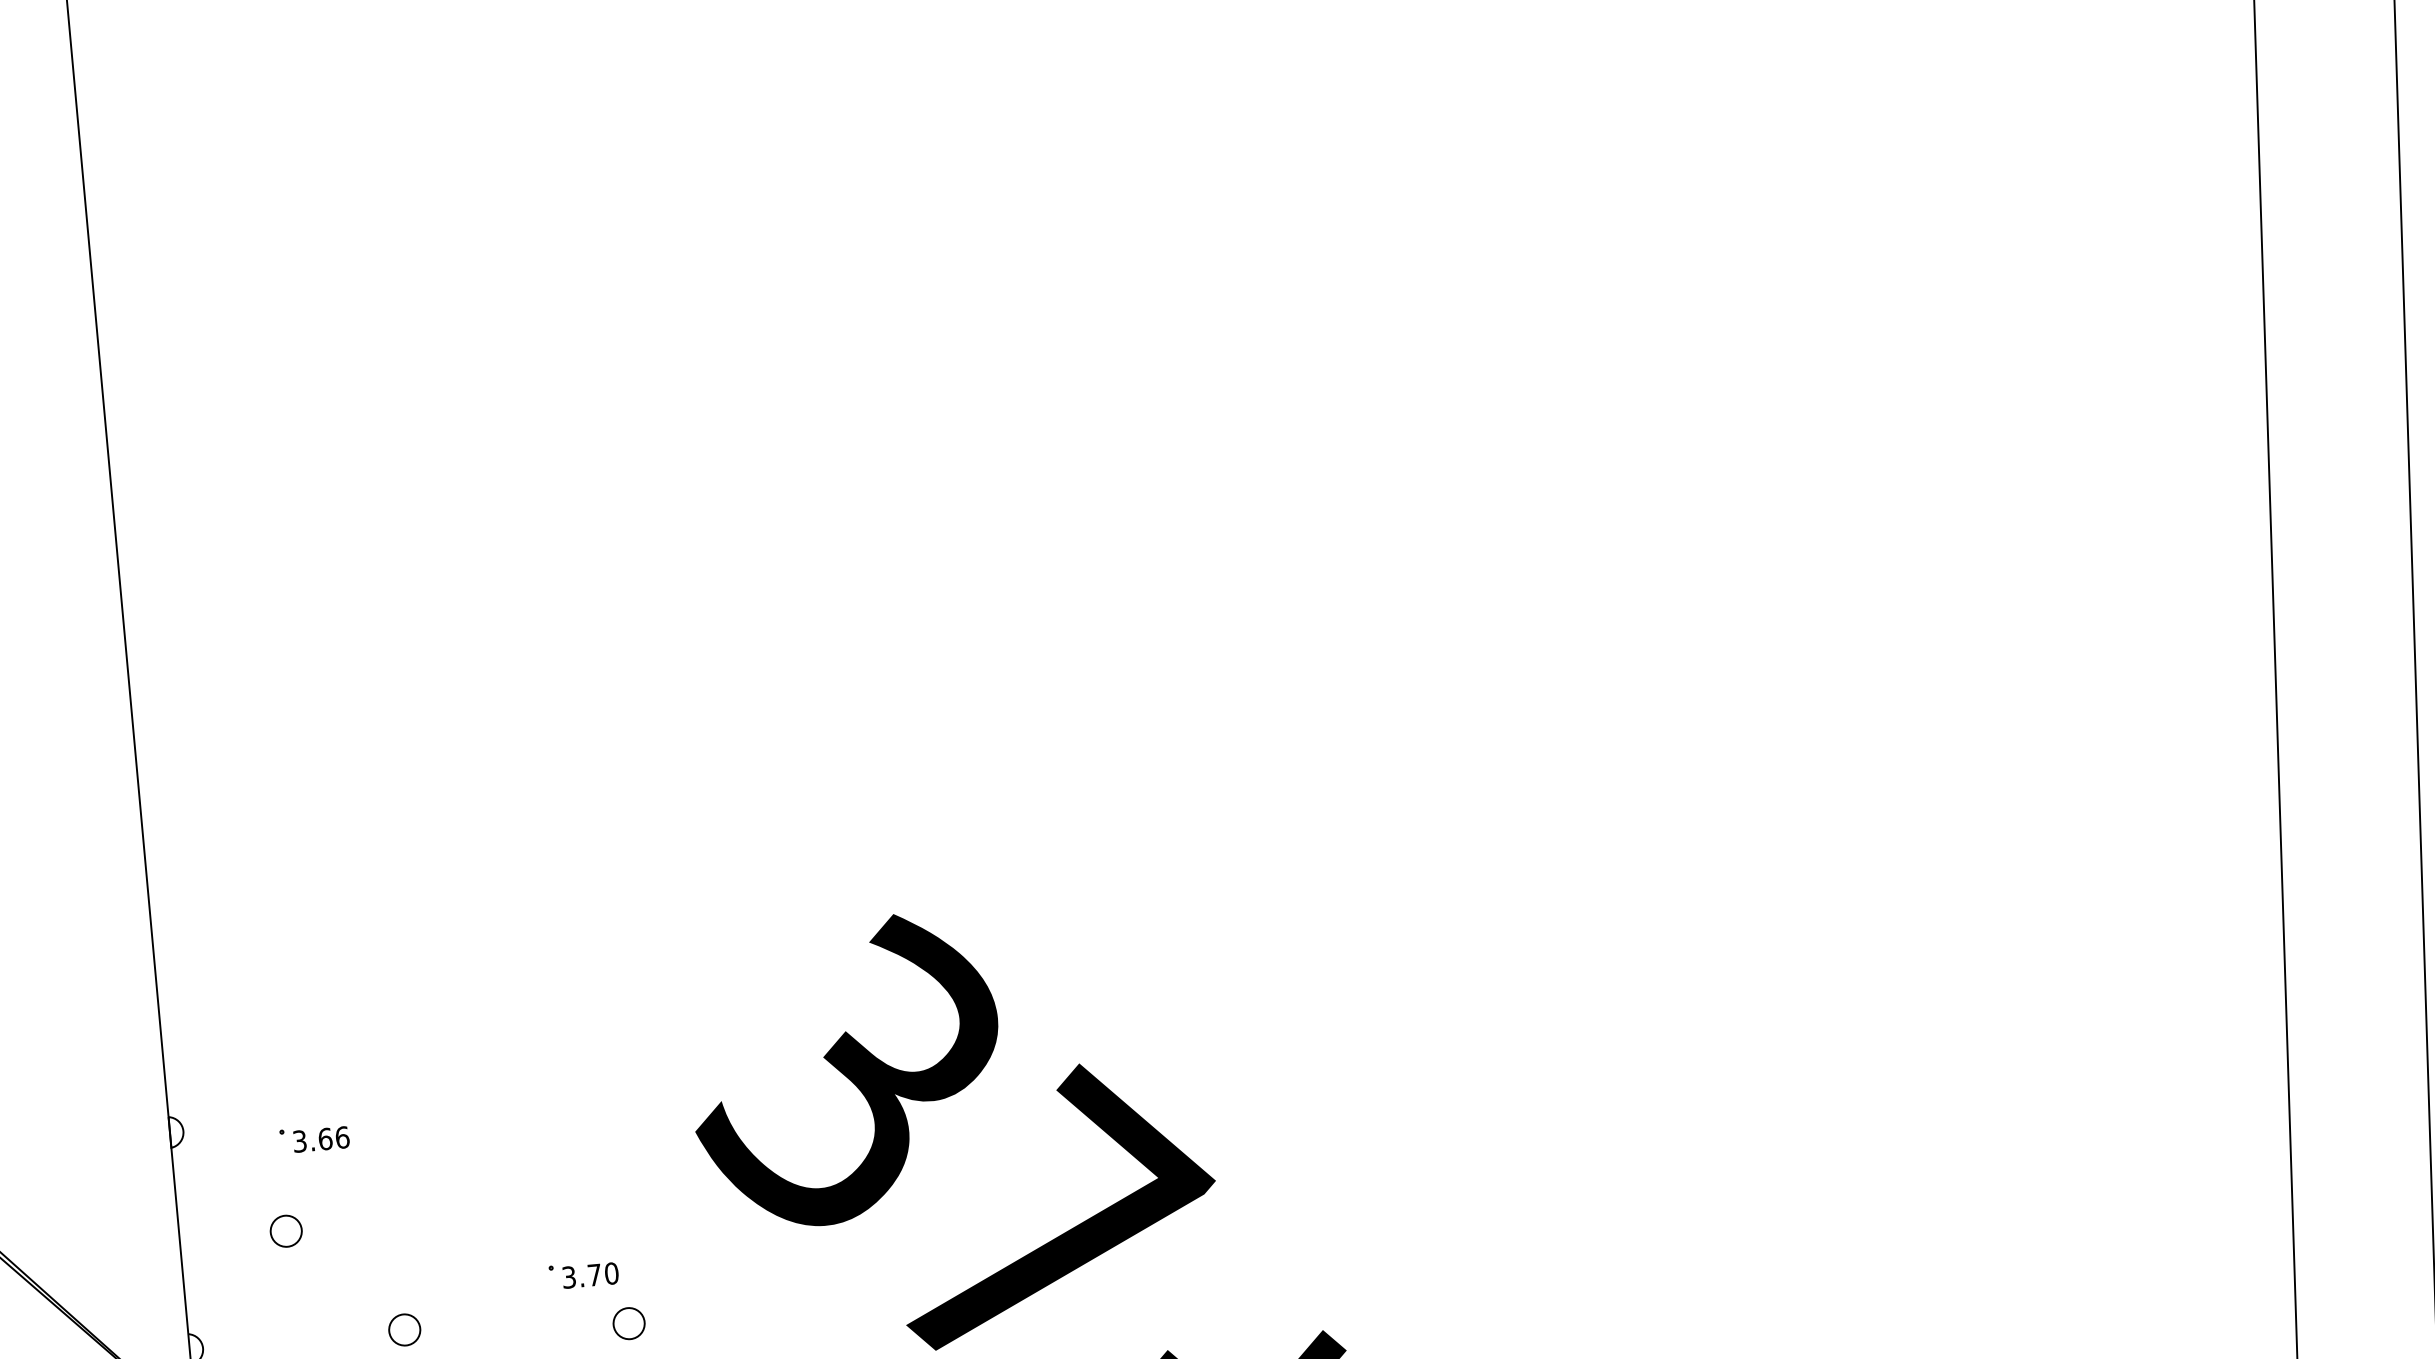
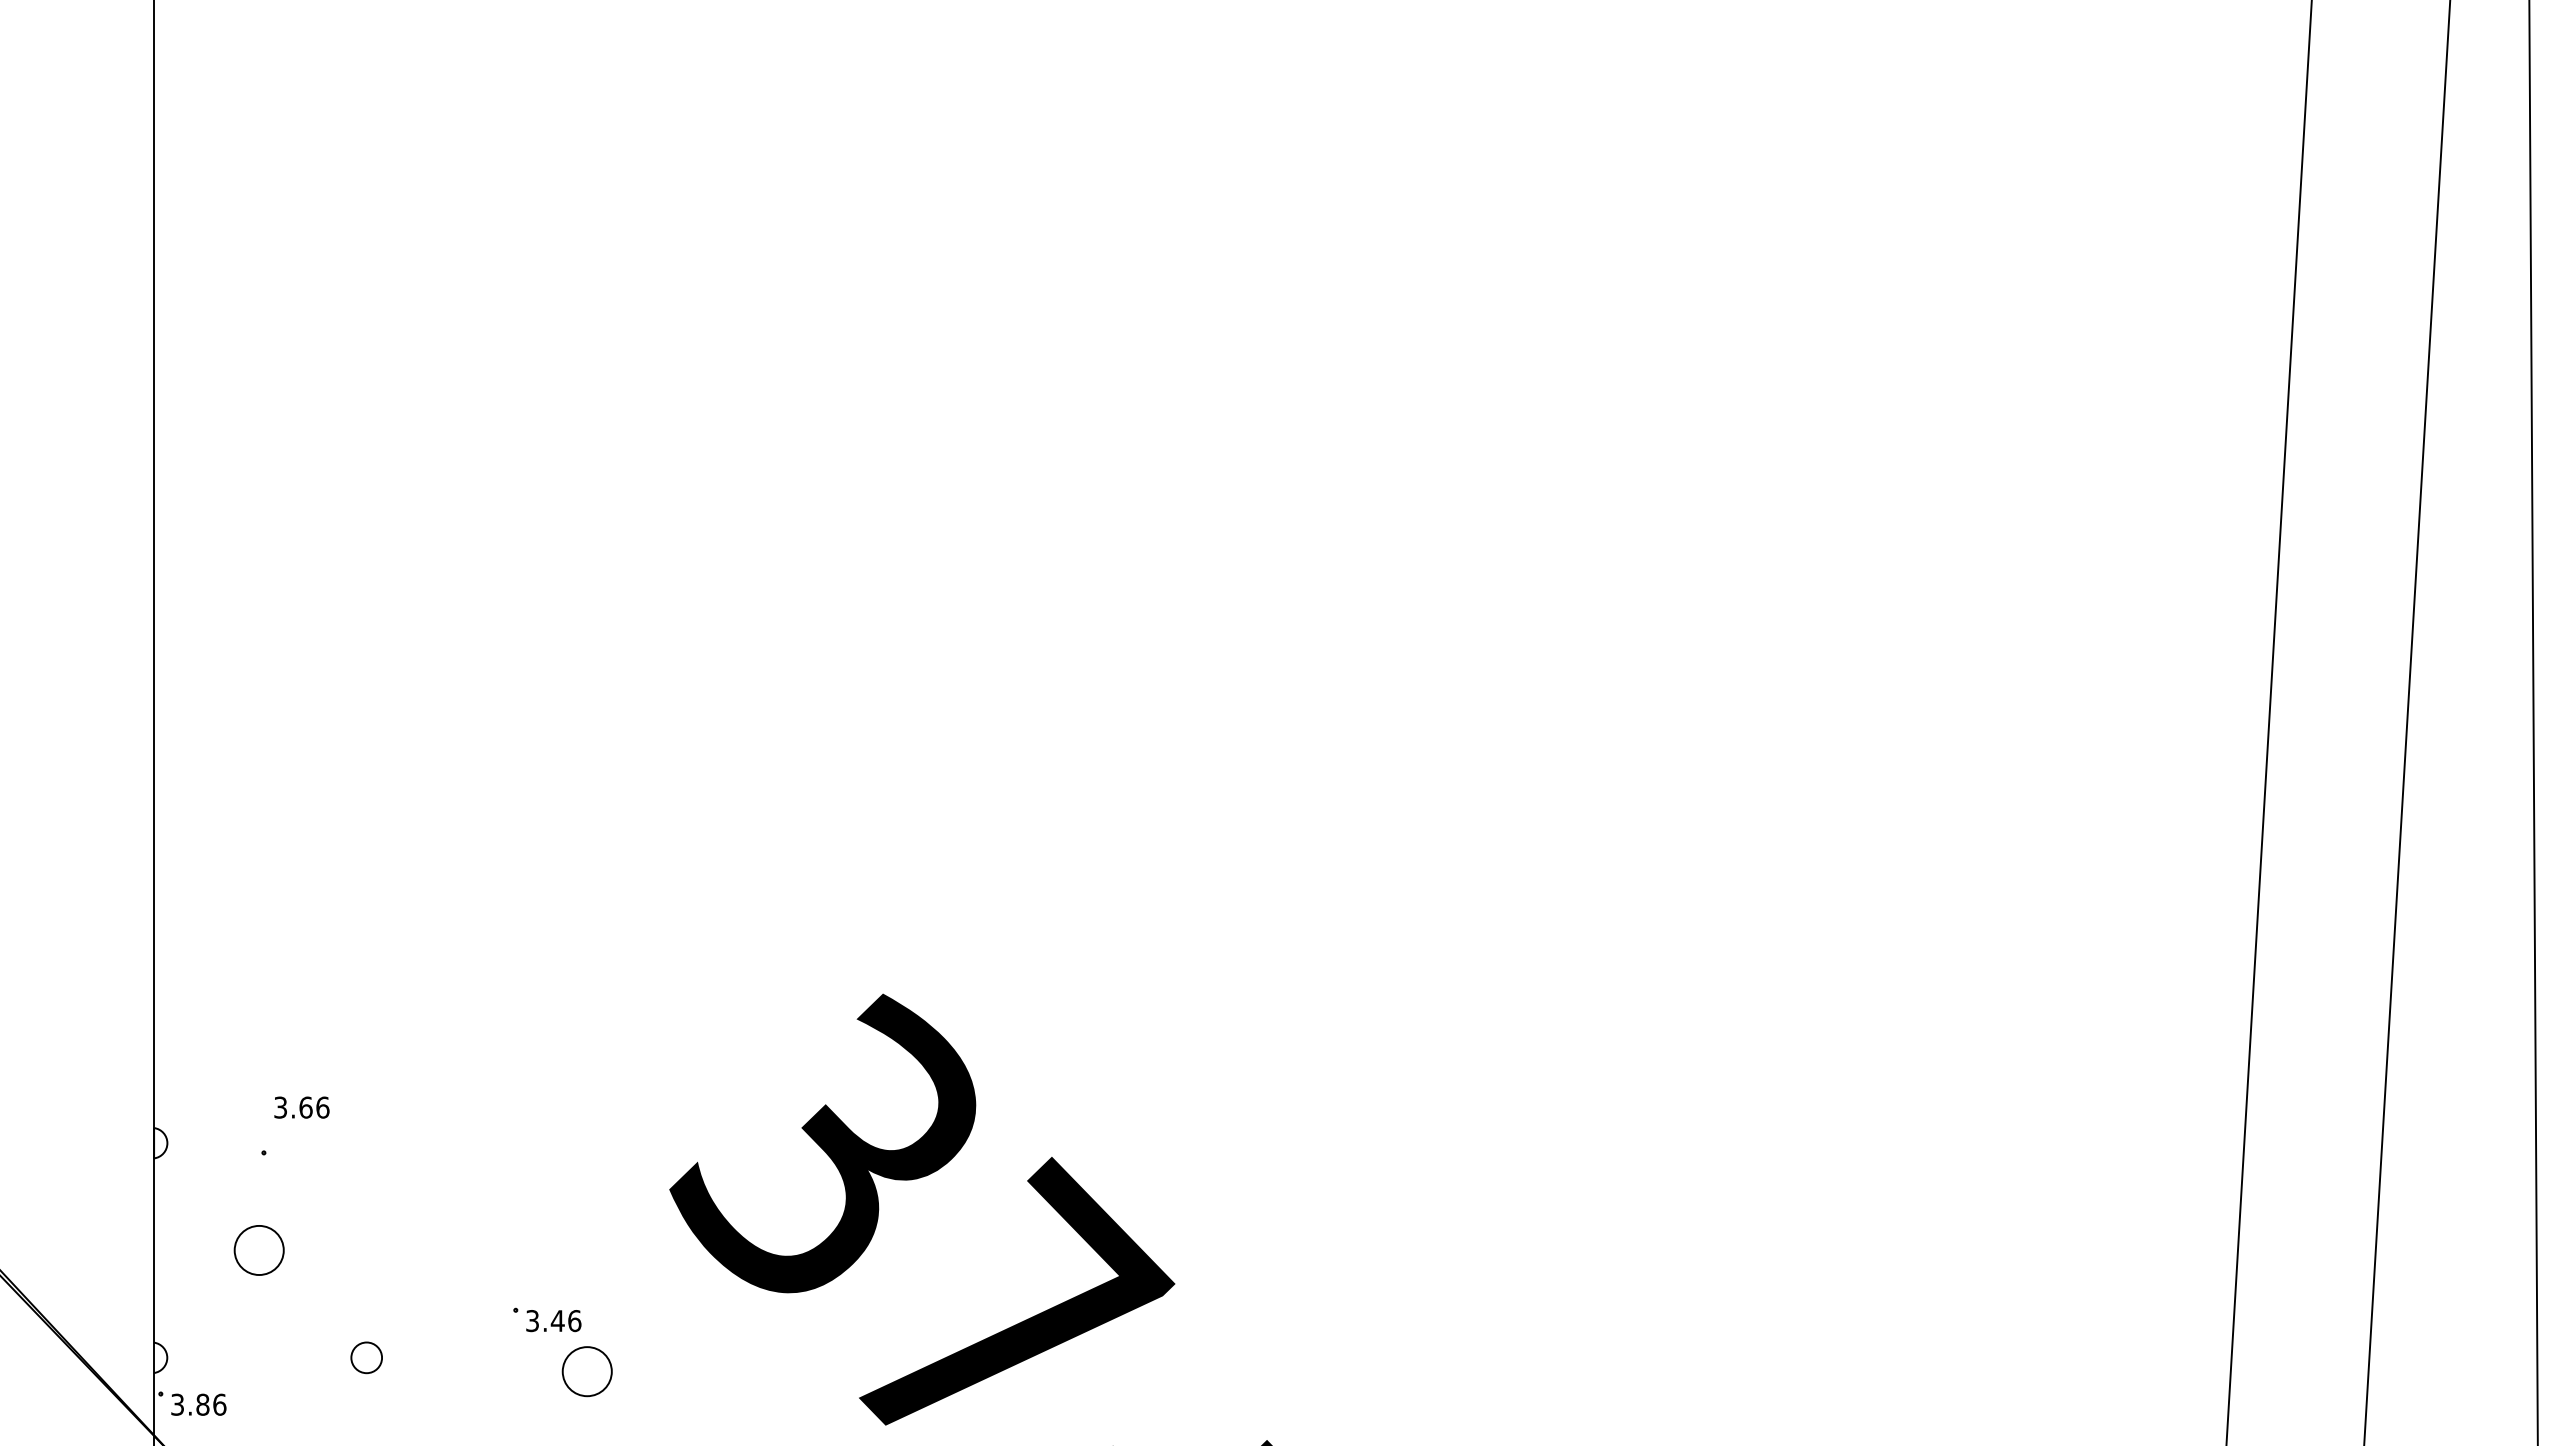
text: (320, 1139) -> (301, 1107), moved
circle: (286, 1231) -> (259, 1250), size x1.6
text: (602, 1273) -> (565, 1320), 3.70 -> 3.46
circle: (628, 1323) -> (586, 1371), size x1.6

